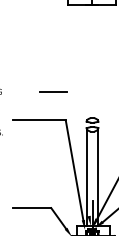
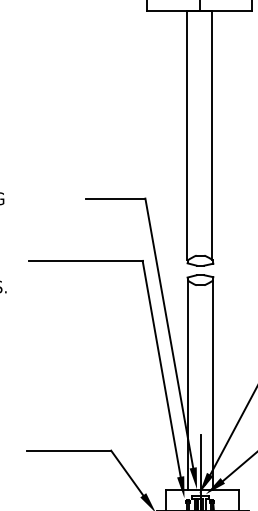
line: (98, 61) -> (213, 133), added
line: (86, 62) -> (187, 135), added
line: (78, 153) -> (170, 332), added

